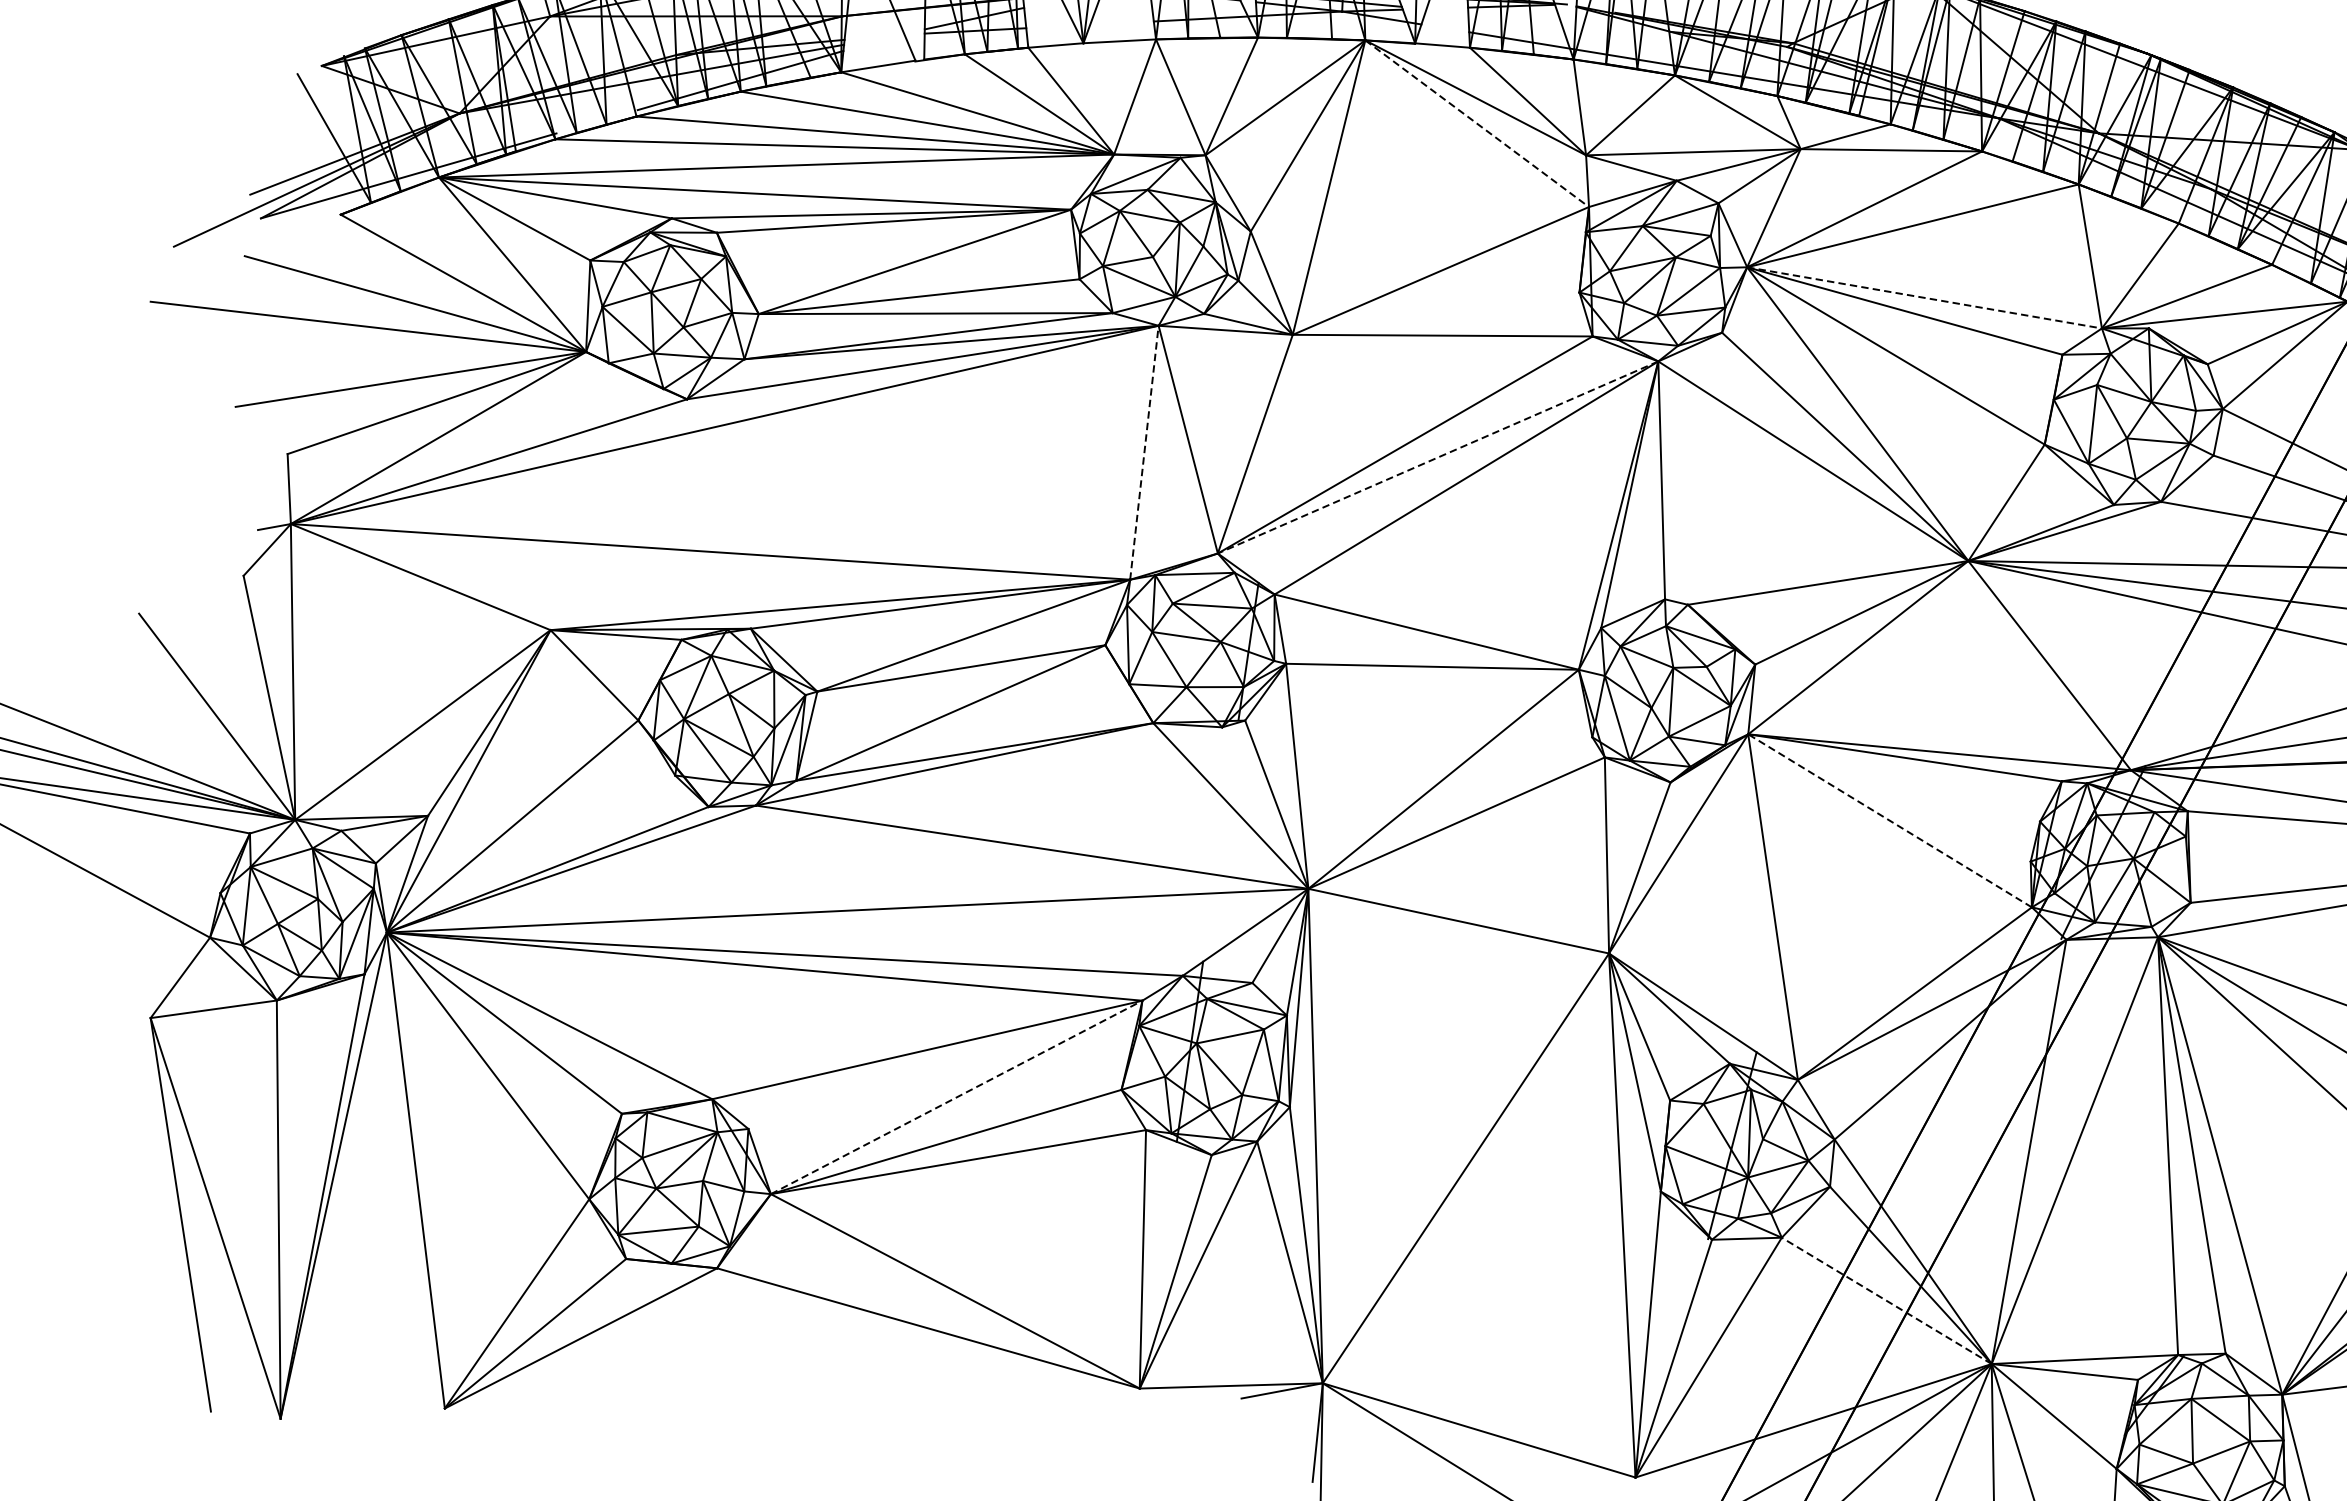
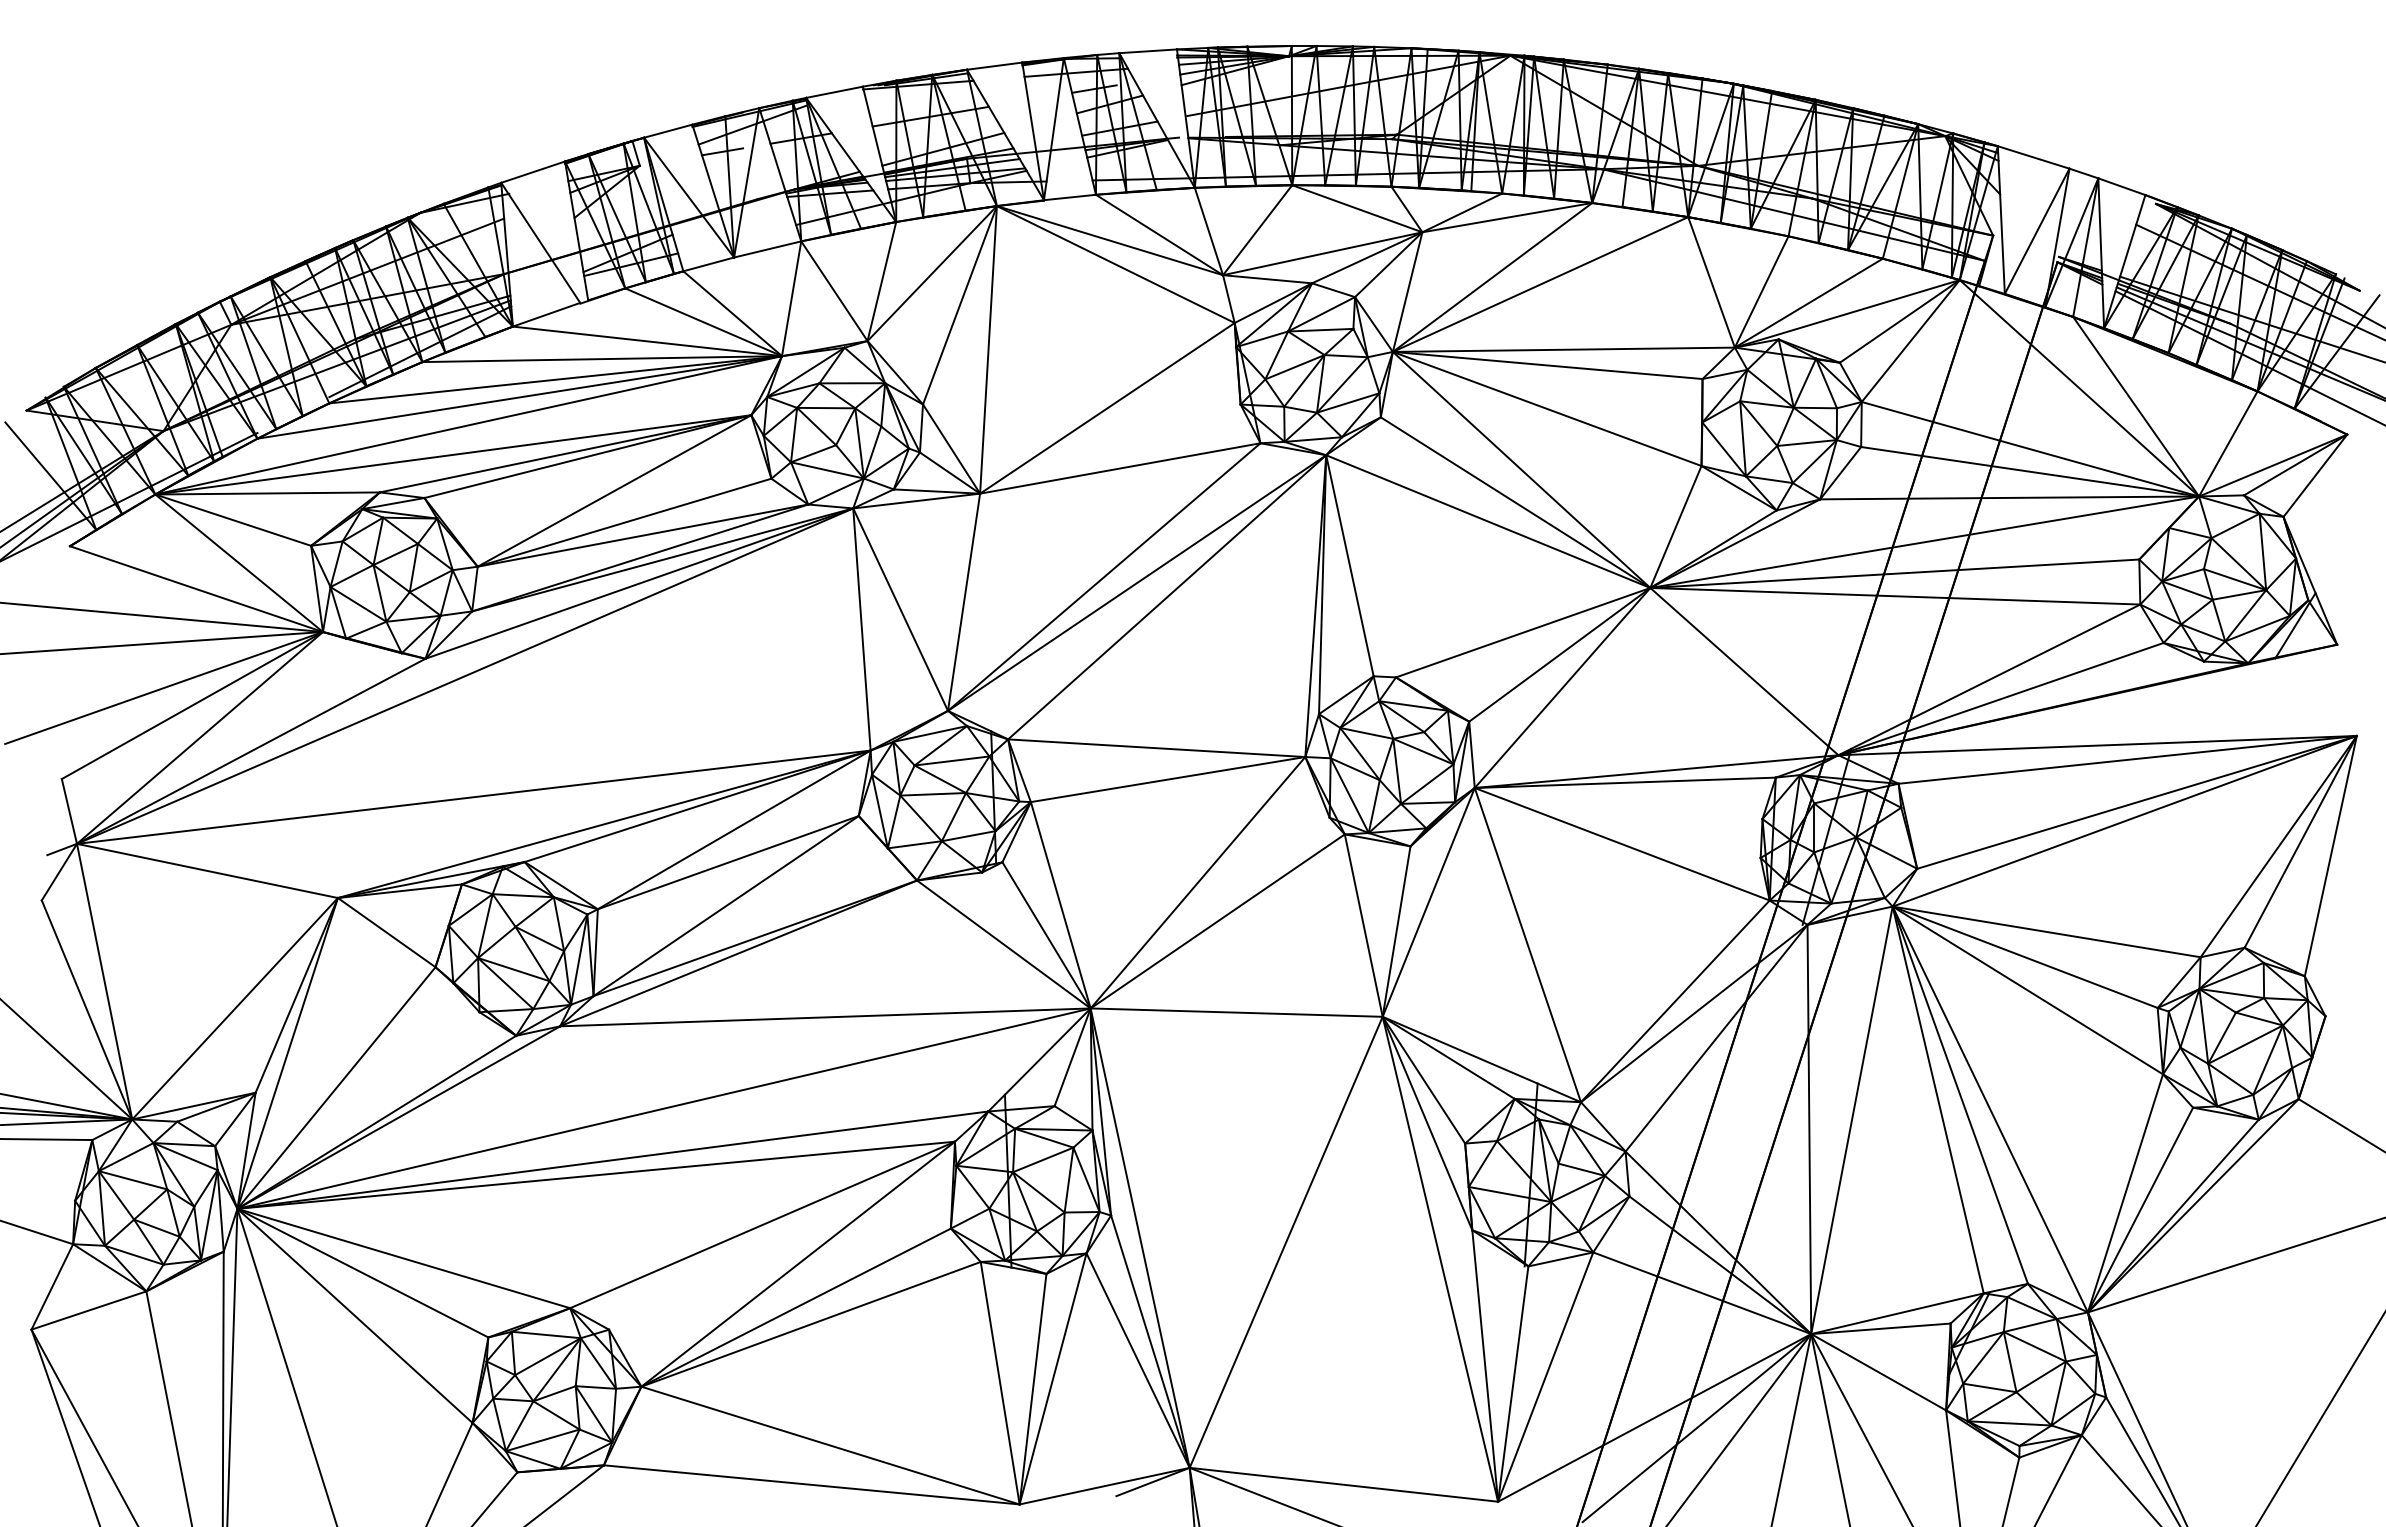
line: (1477, 123) -> (1116, 264), dashed -> solid
line: (1925, 297) -> (1564, 349), dashed -> solid
line: (1143, 452) -> (861, 629), dashed -> solid
line: (1437, 457) -> (1136, 583), dashed -> solid
line: (1890, 821) -> (1622, 844), dashed -> solid
line: (956, 1097) -> (798, 1264), dashed -> solid
line: (1885, 1301) -> (1701, 1293), dashed -> solid

